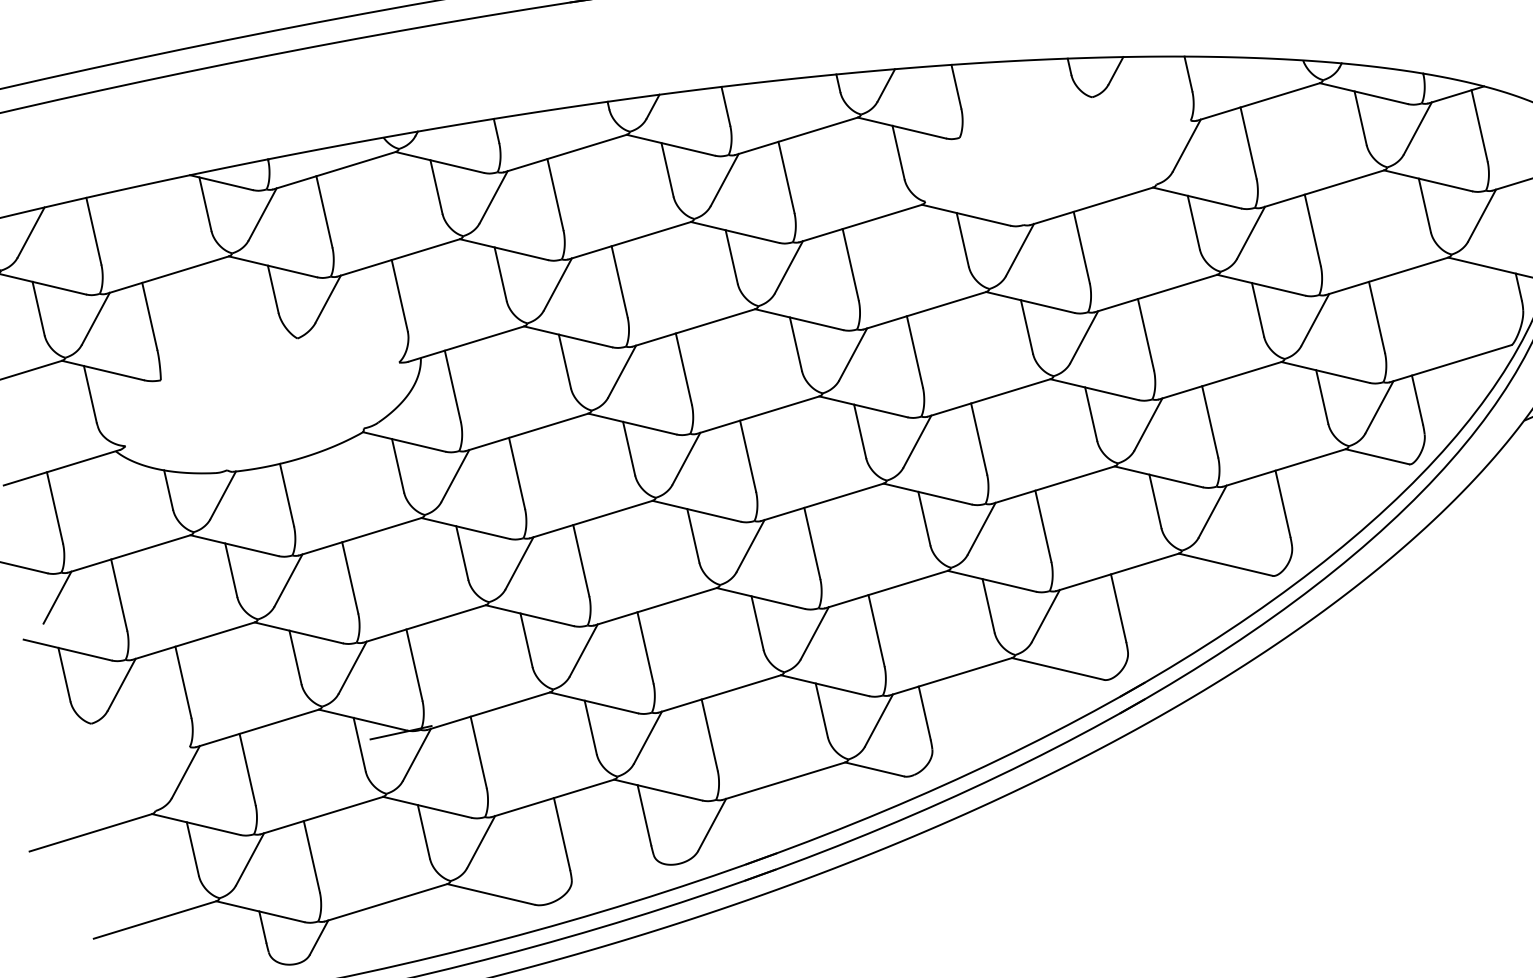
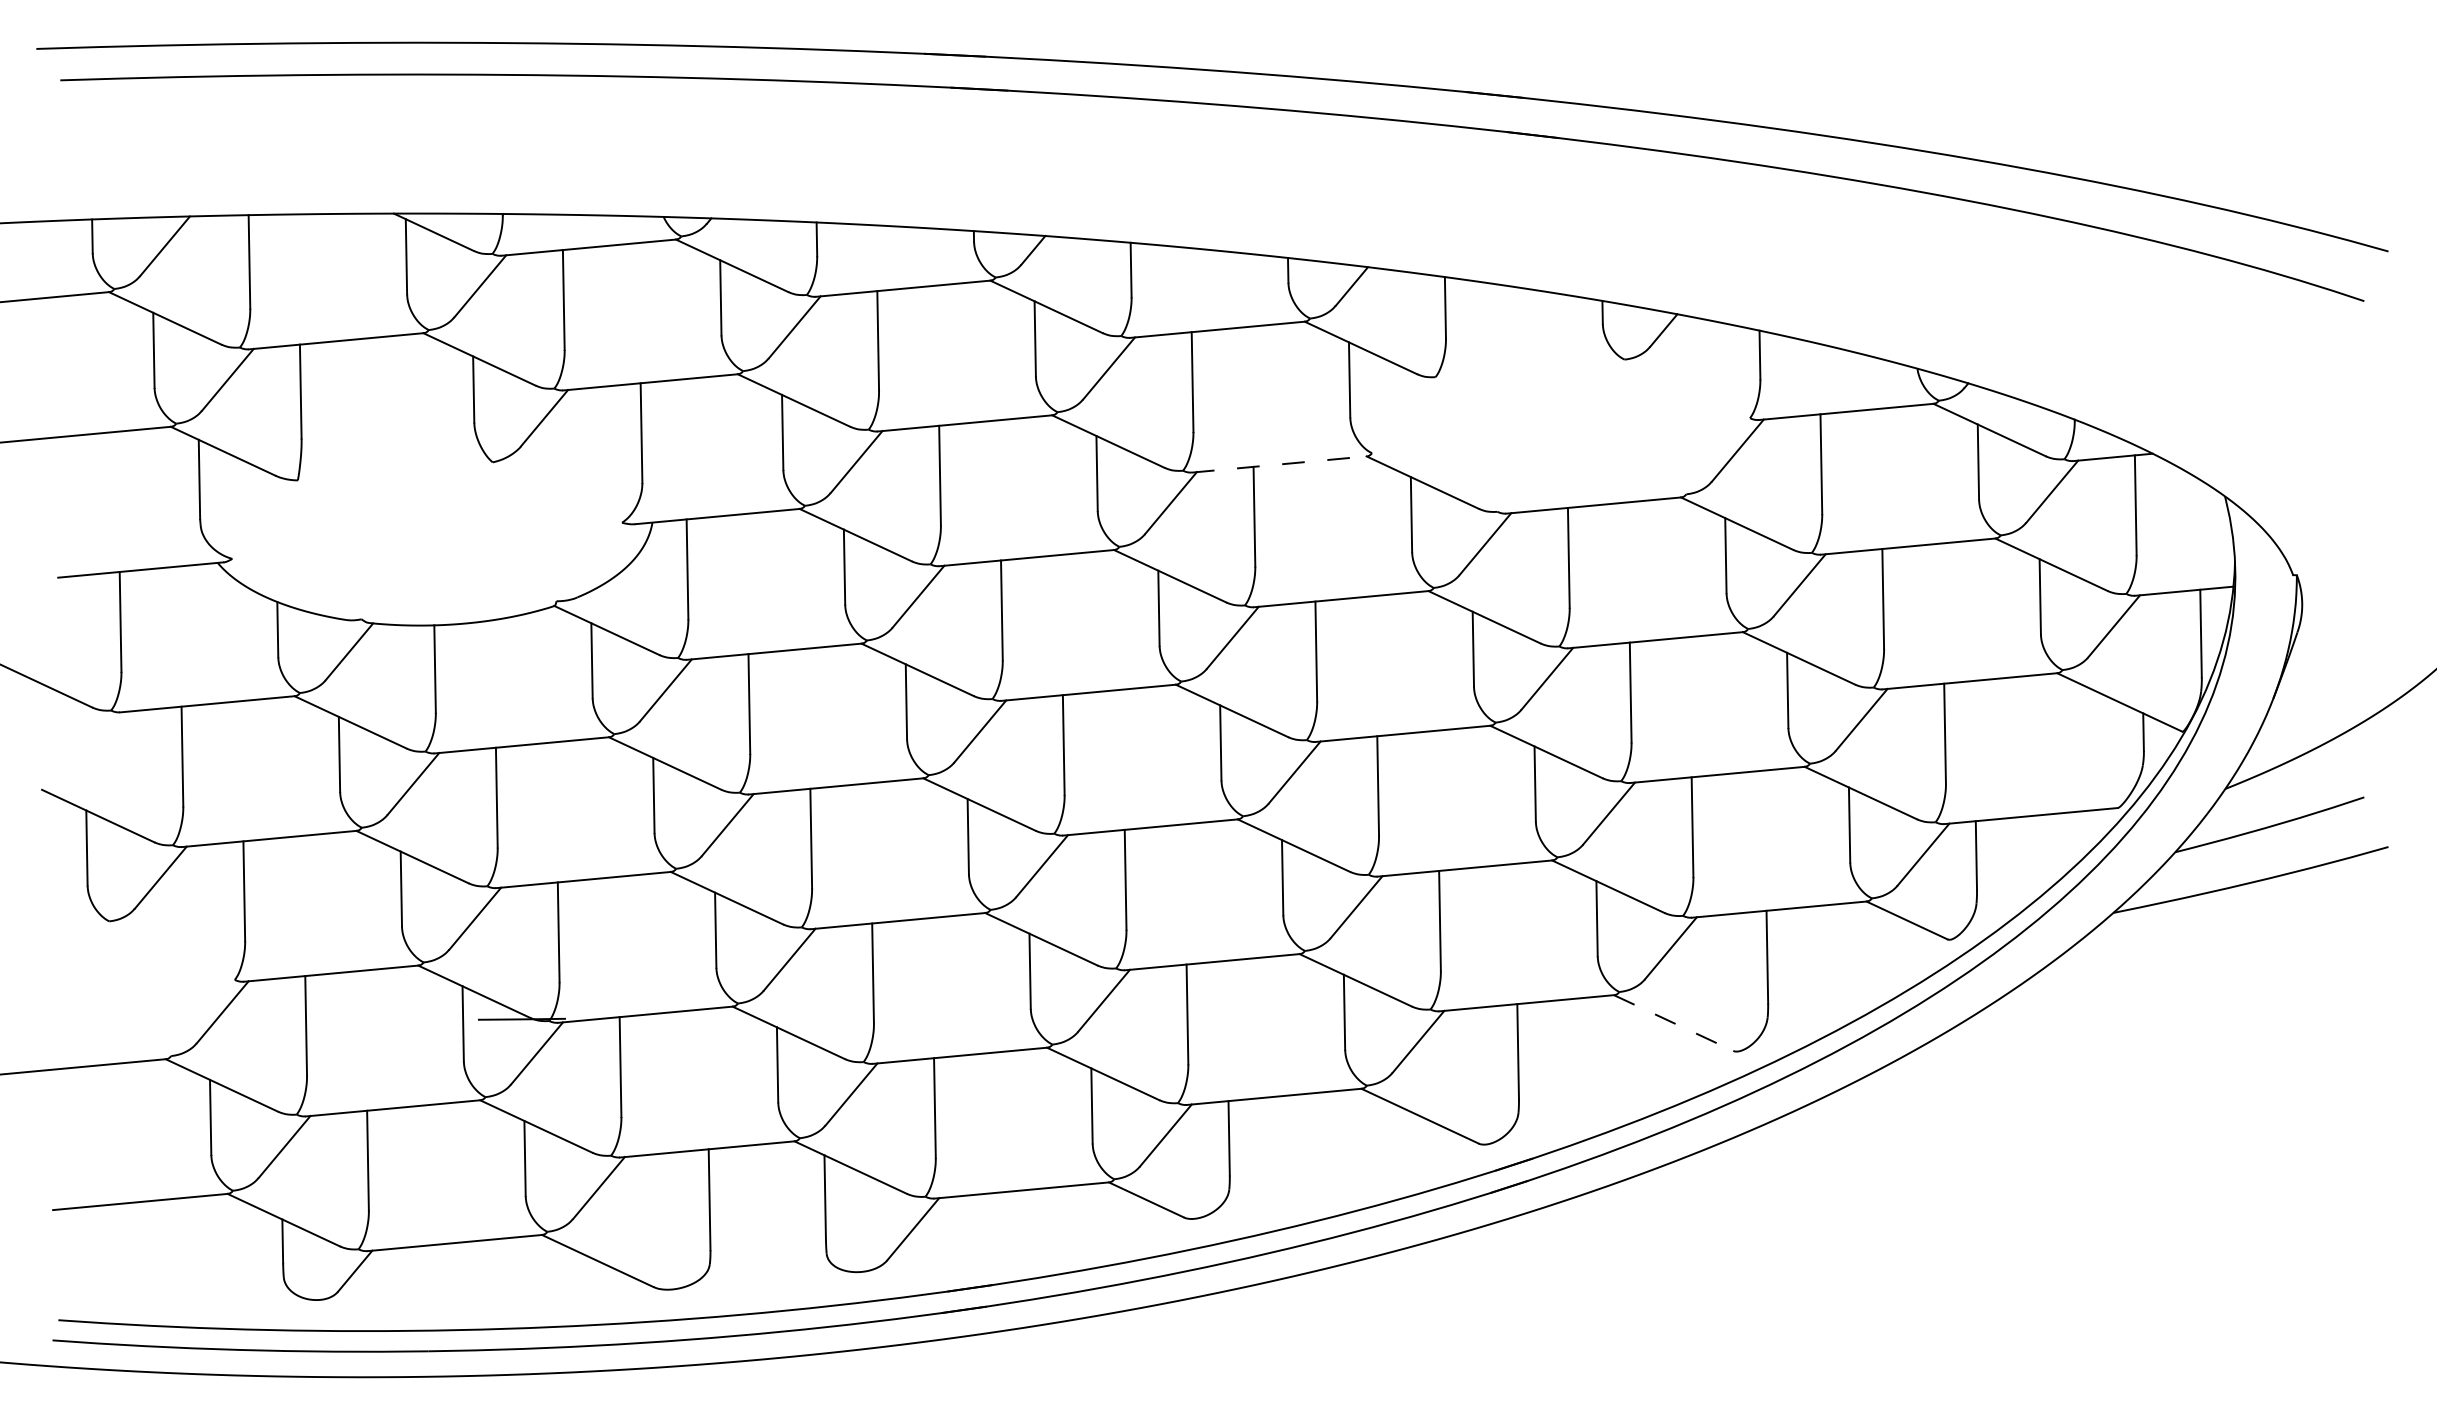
line: (861, 223) -> (1280, 464), solid -> dashed
line: (1225, 565) -> (1673, 1023), solid -> dashed
line: (57, 597) -> (98, 742), removed

